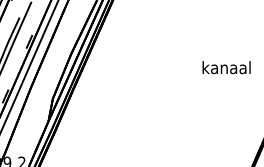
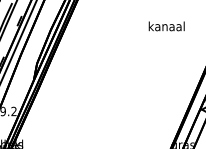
text: (226, 67) -> (166, 26), moved

